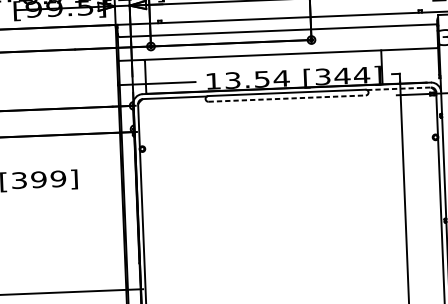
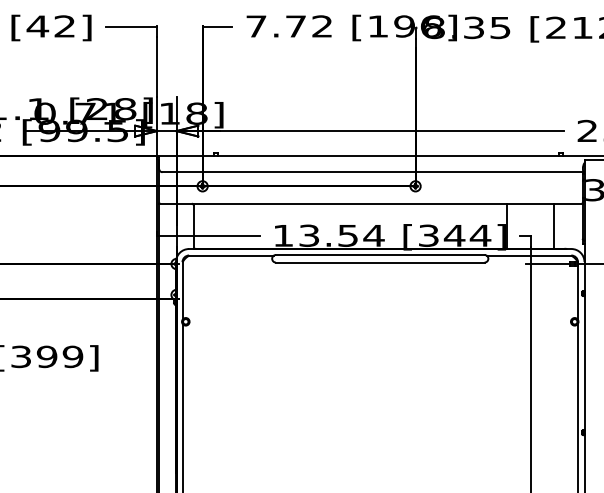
line: (417, 65) -> (554, 225), added
line: (399, 88) -> (529, 255), dashed -> solid
line: (287, 98) -> (380, 262), dashed -> solid

